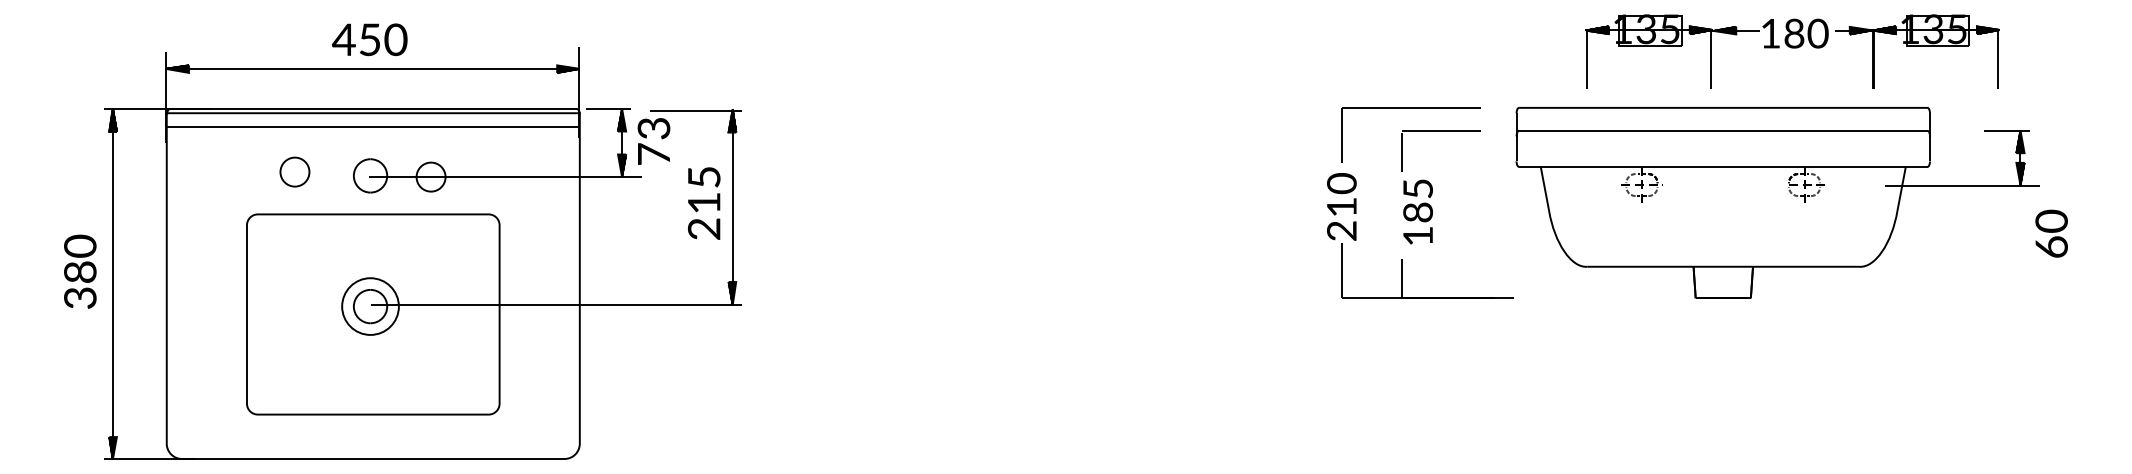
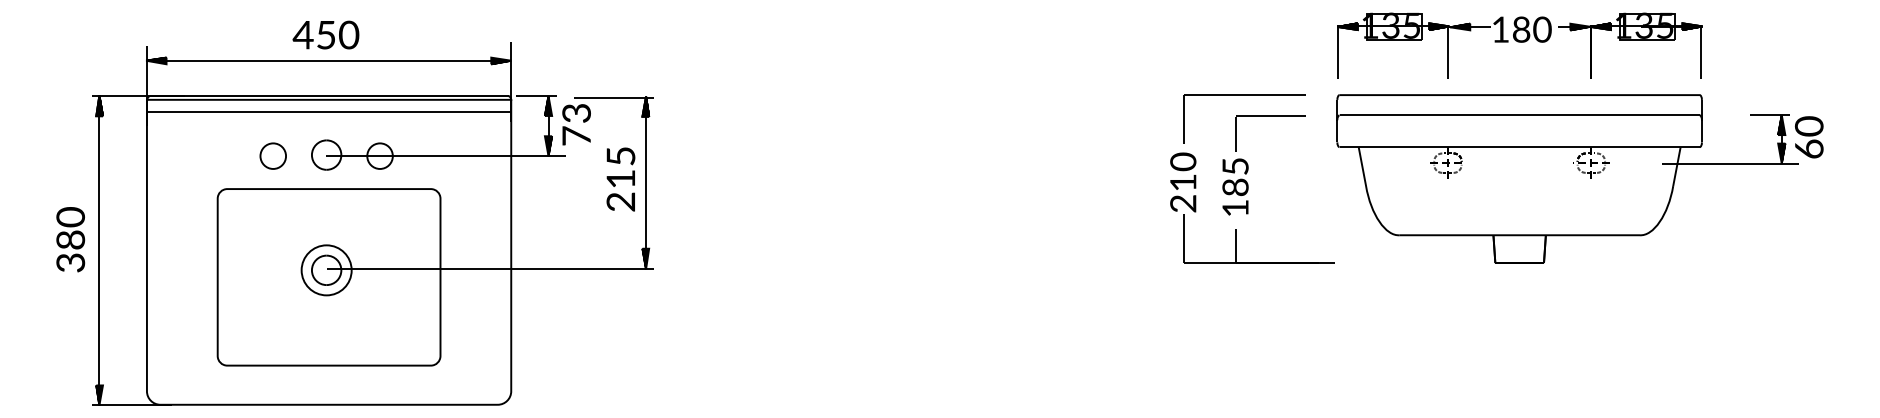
part: (1792, 51) -> (1519, 45), moved
part: (294, 171) -> (272, 155), moved
text: (1417, 211) -> (1234, 186), moved
text: (2051, 233) -> (1809, 137), moved

